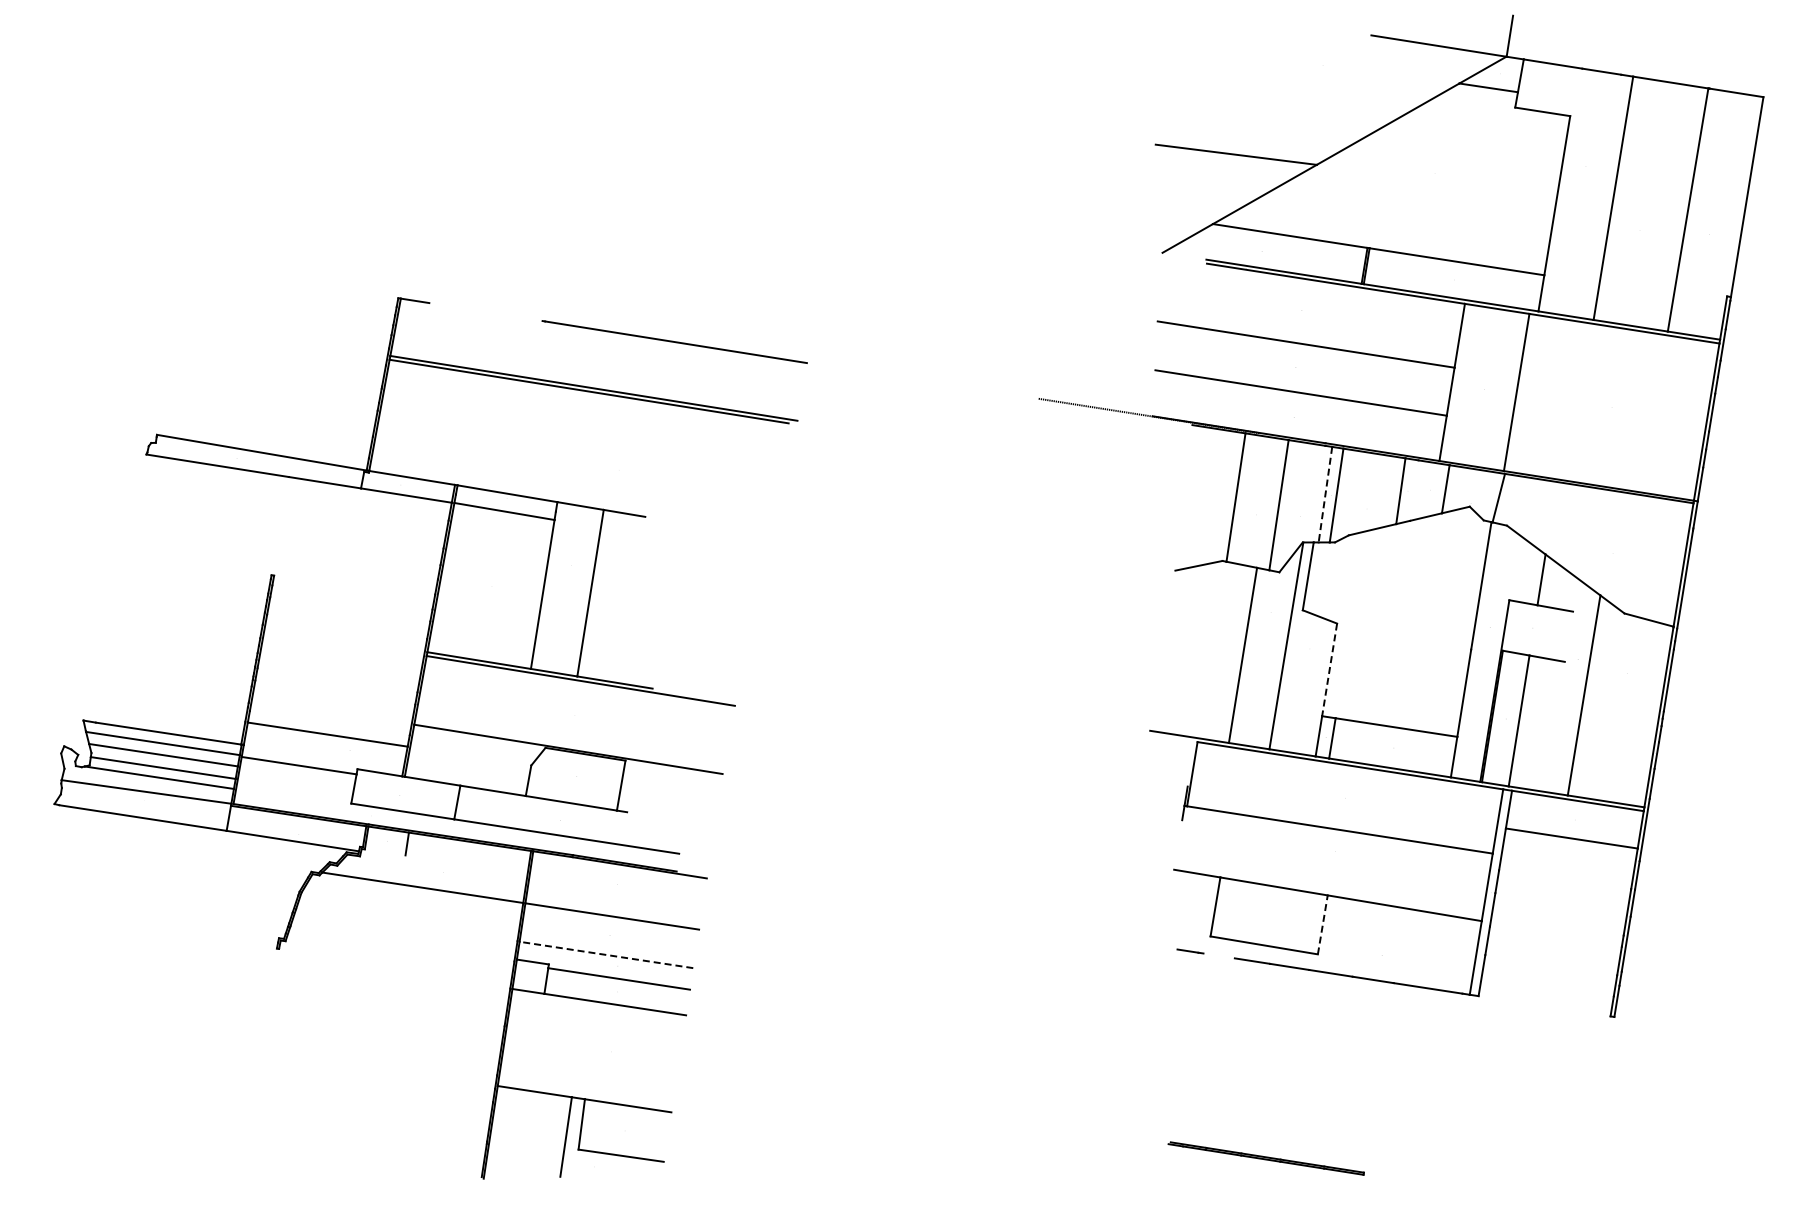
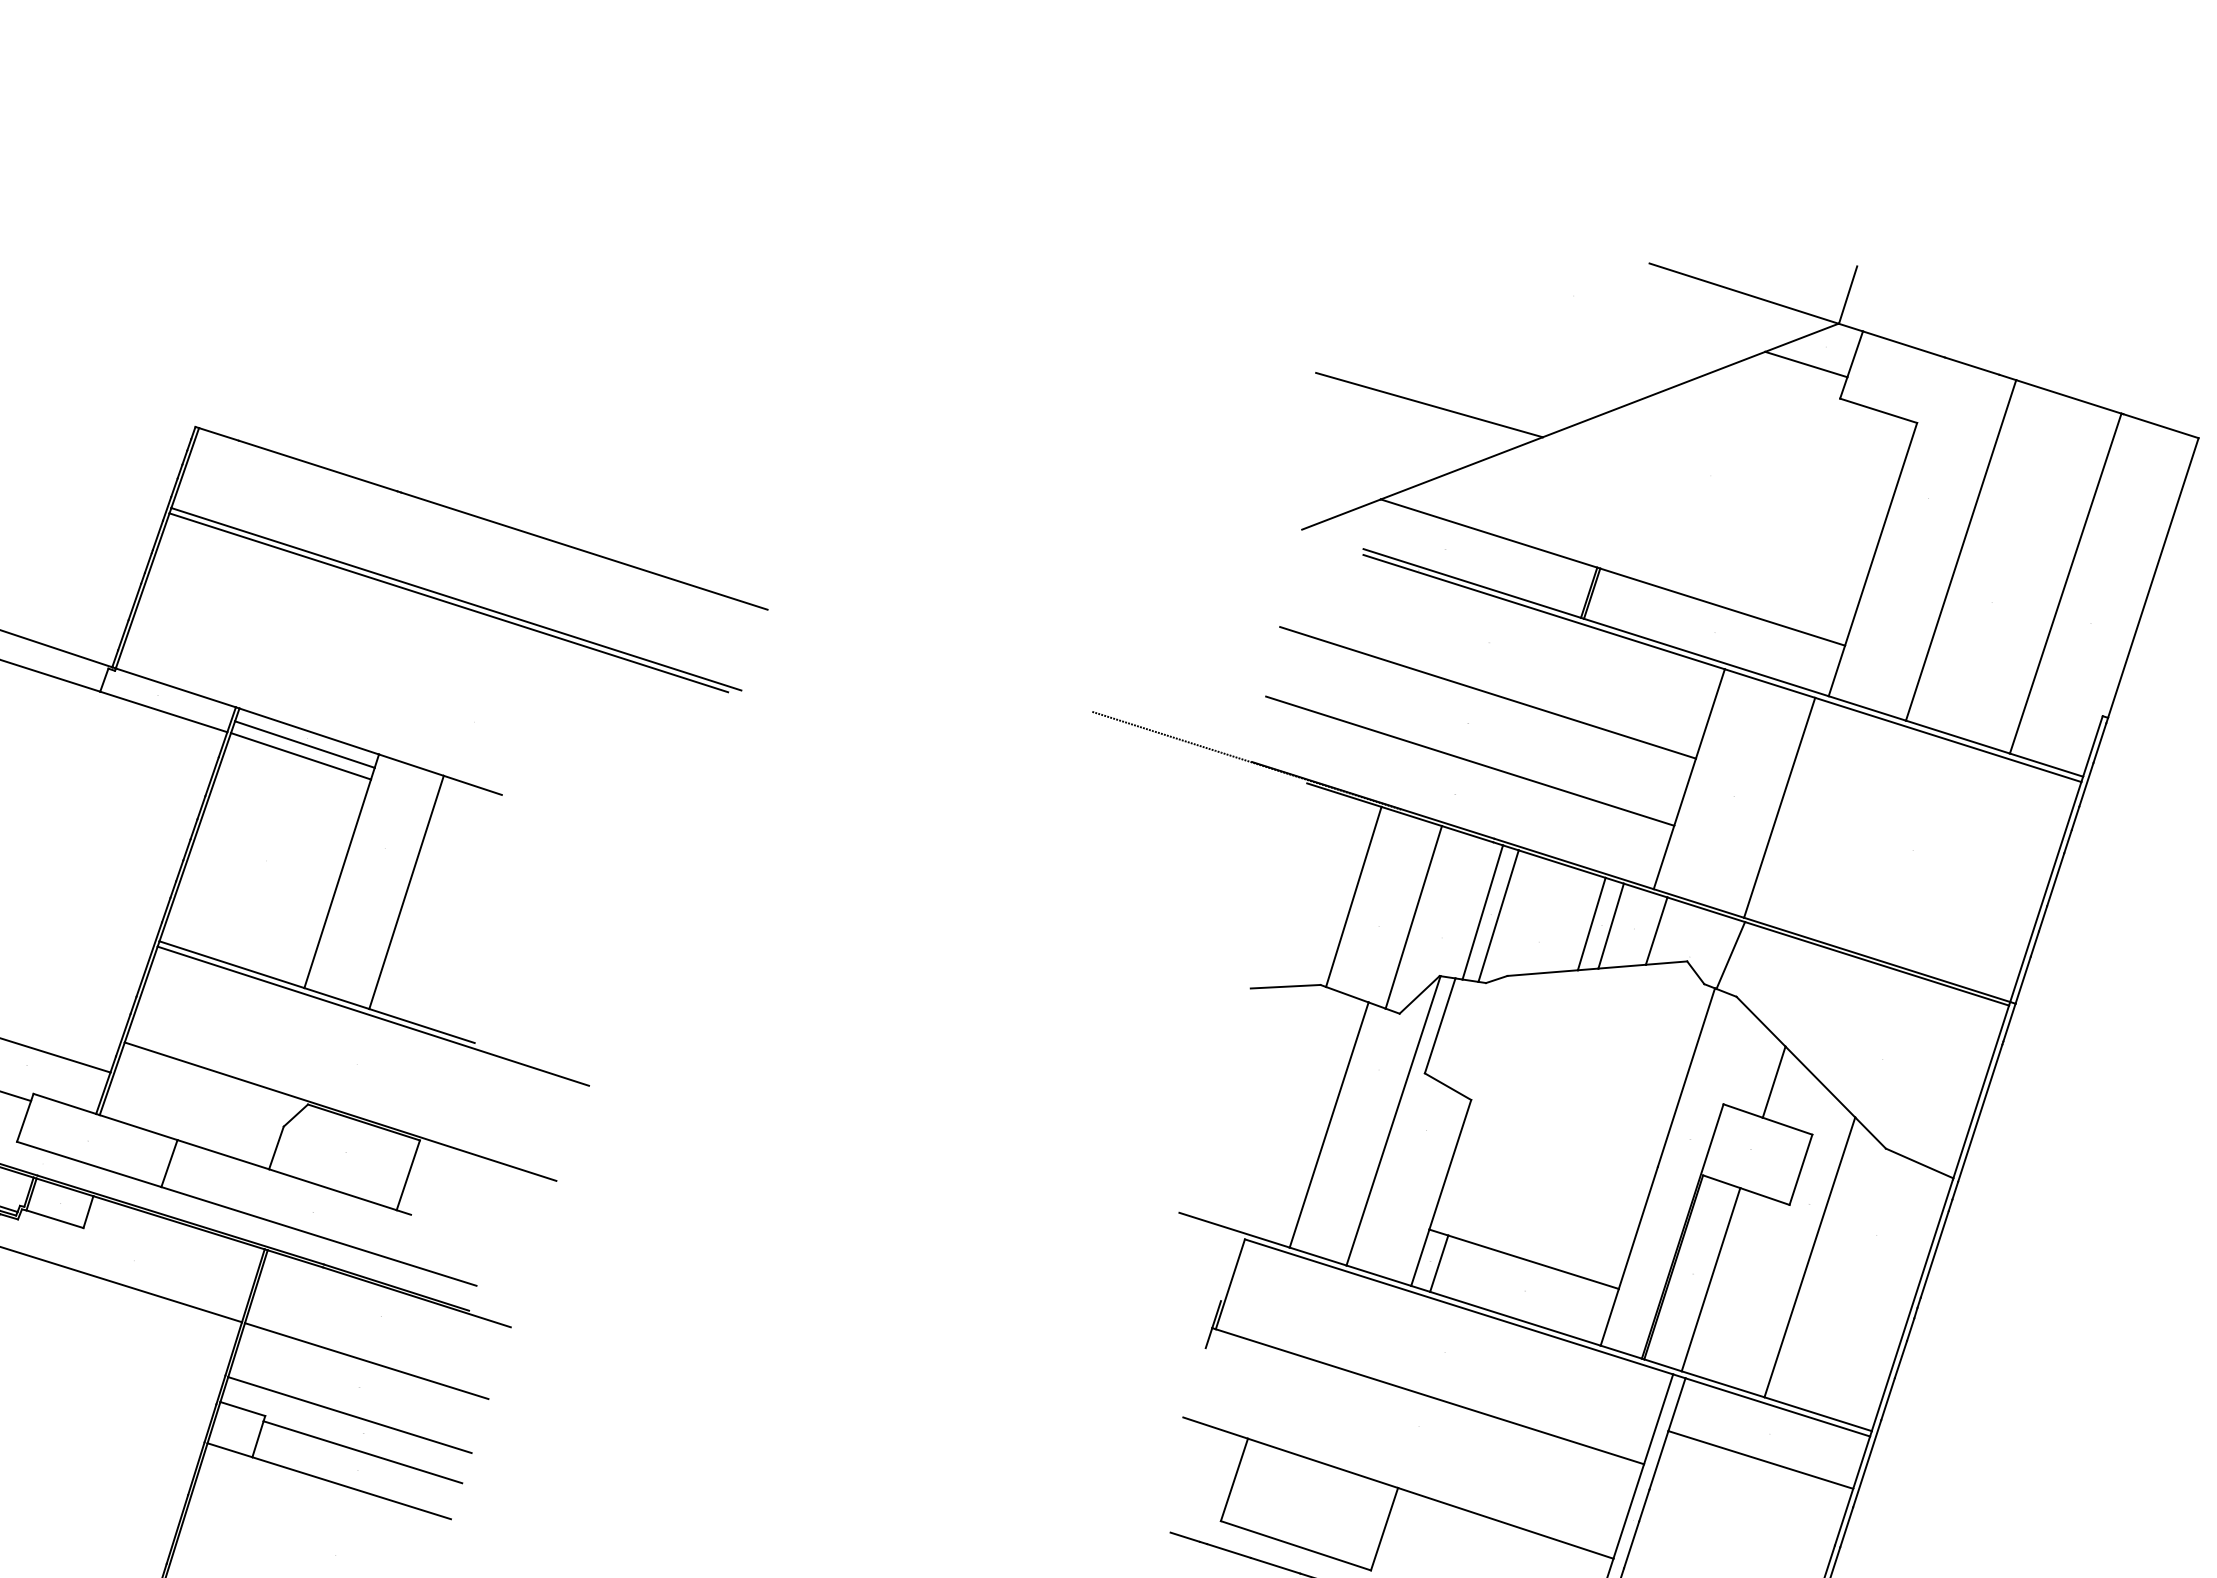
line: (485, 312) -> (317, 466), added
line: (1414, 490) -> (1611, 926), added
line: (1325, 495) -> (1482, 913), dashed -> solid
line: (505, 502) -> (304, 743), added
line: (1568, 636) -> (1800, 1169), added
line: (1329, 669) -> (1450, 1164), dashed -> solid
line: (384, 852) -> (53, 1219), added
line: (1322, 924) -> (1384, 1528), dashed -> solid
line: (606, 954) -> (350, 1414), dashed -> solid
line: (1218, 955) -> (1228, 1550), added

